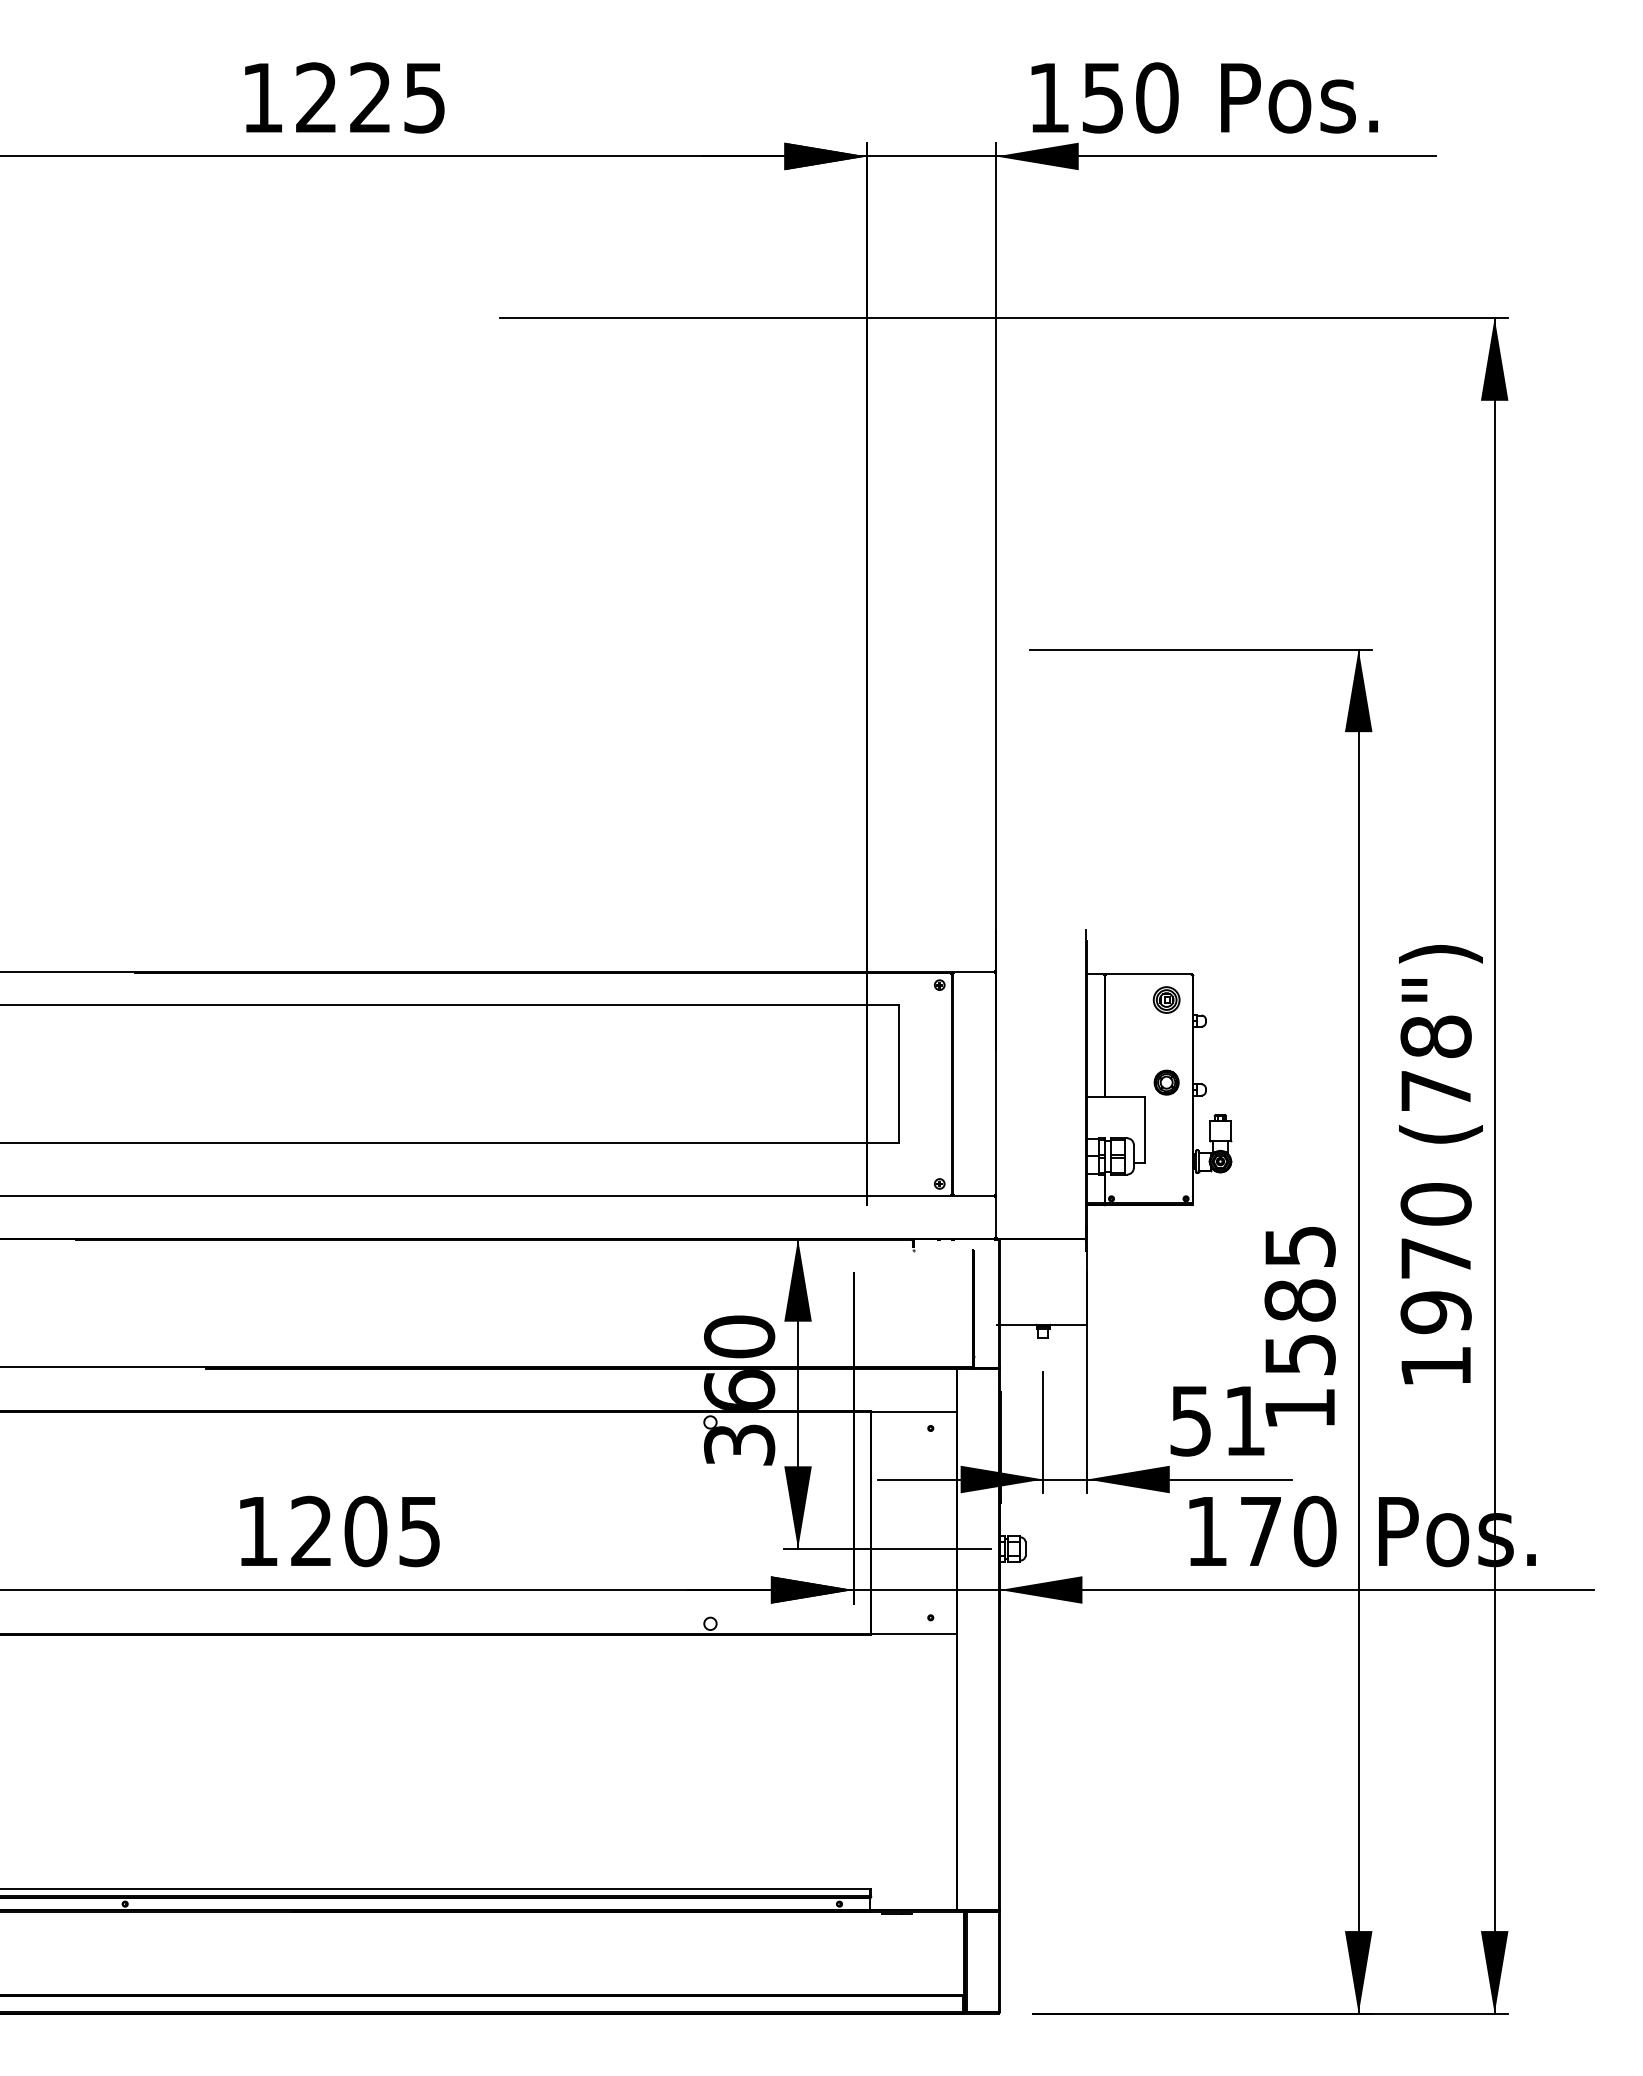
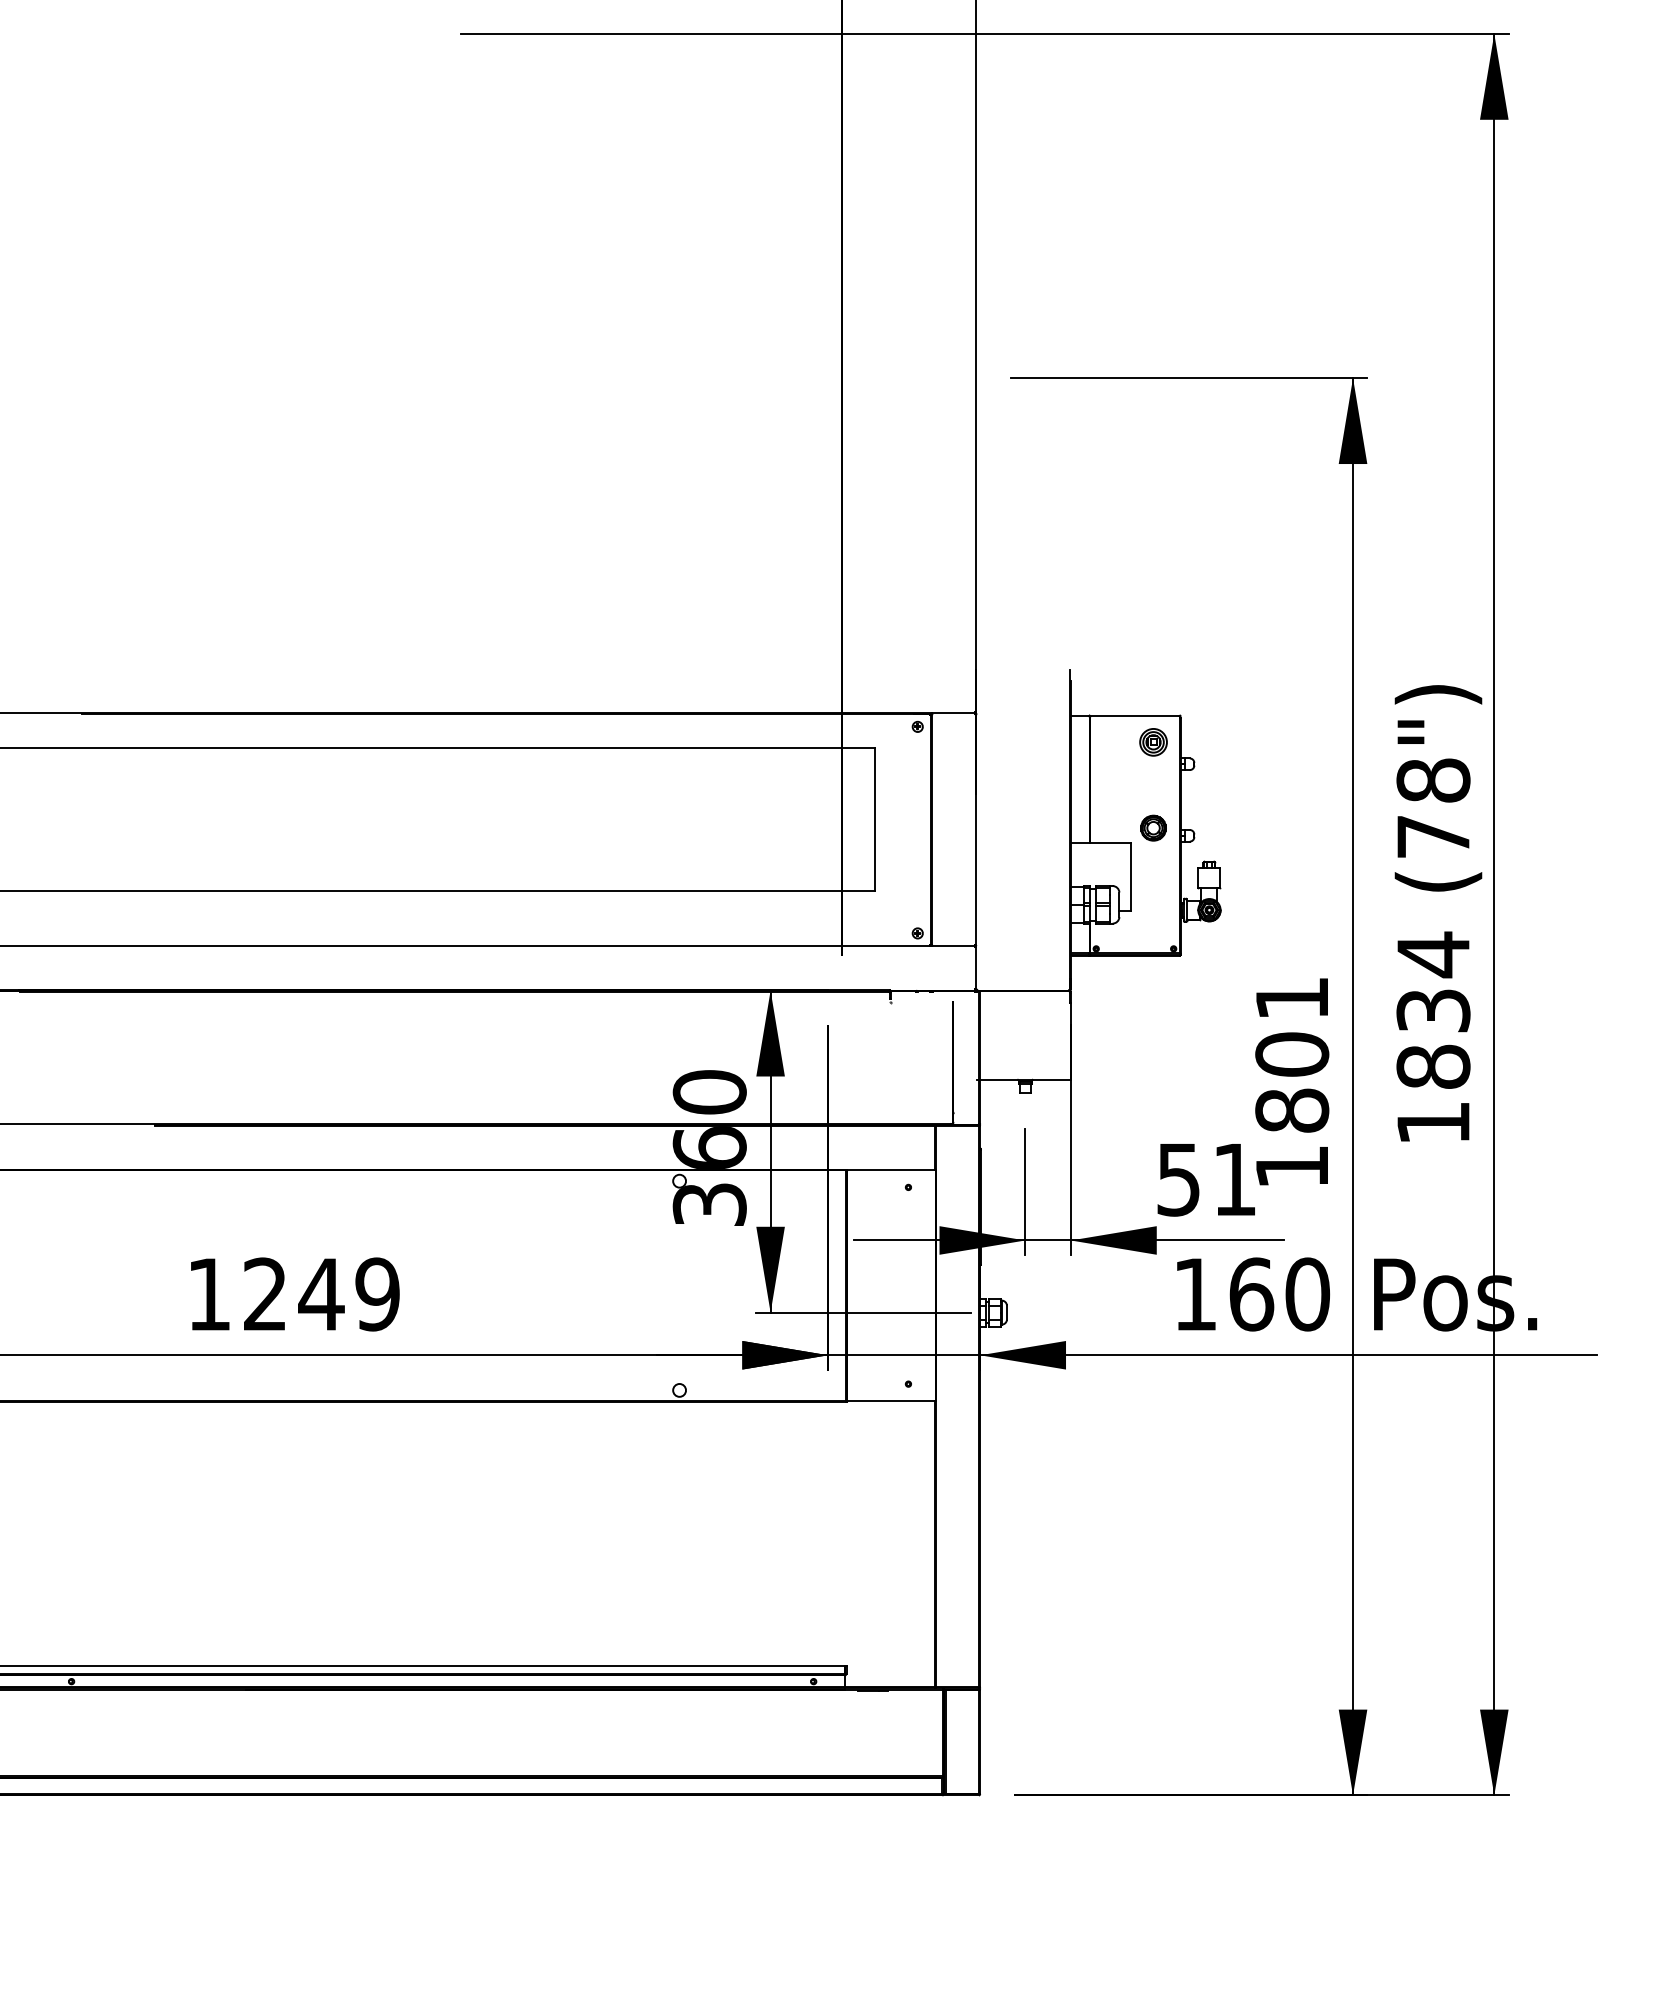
text: (1435, 1258) -> (1432, 1010), 1970 -> 1834
text: (1299, 1301) -> (1291, 1055), 1585 -> 1801
text: (392, 1531) -> (349, 1294), 1205 -> 1249
text: (1261, 1531) -> (1252, 1294), 170 -> 160

